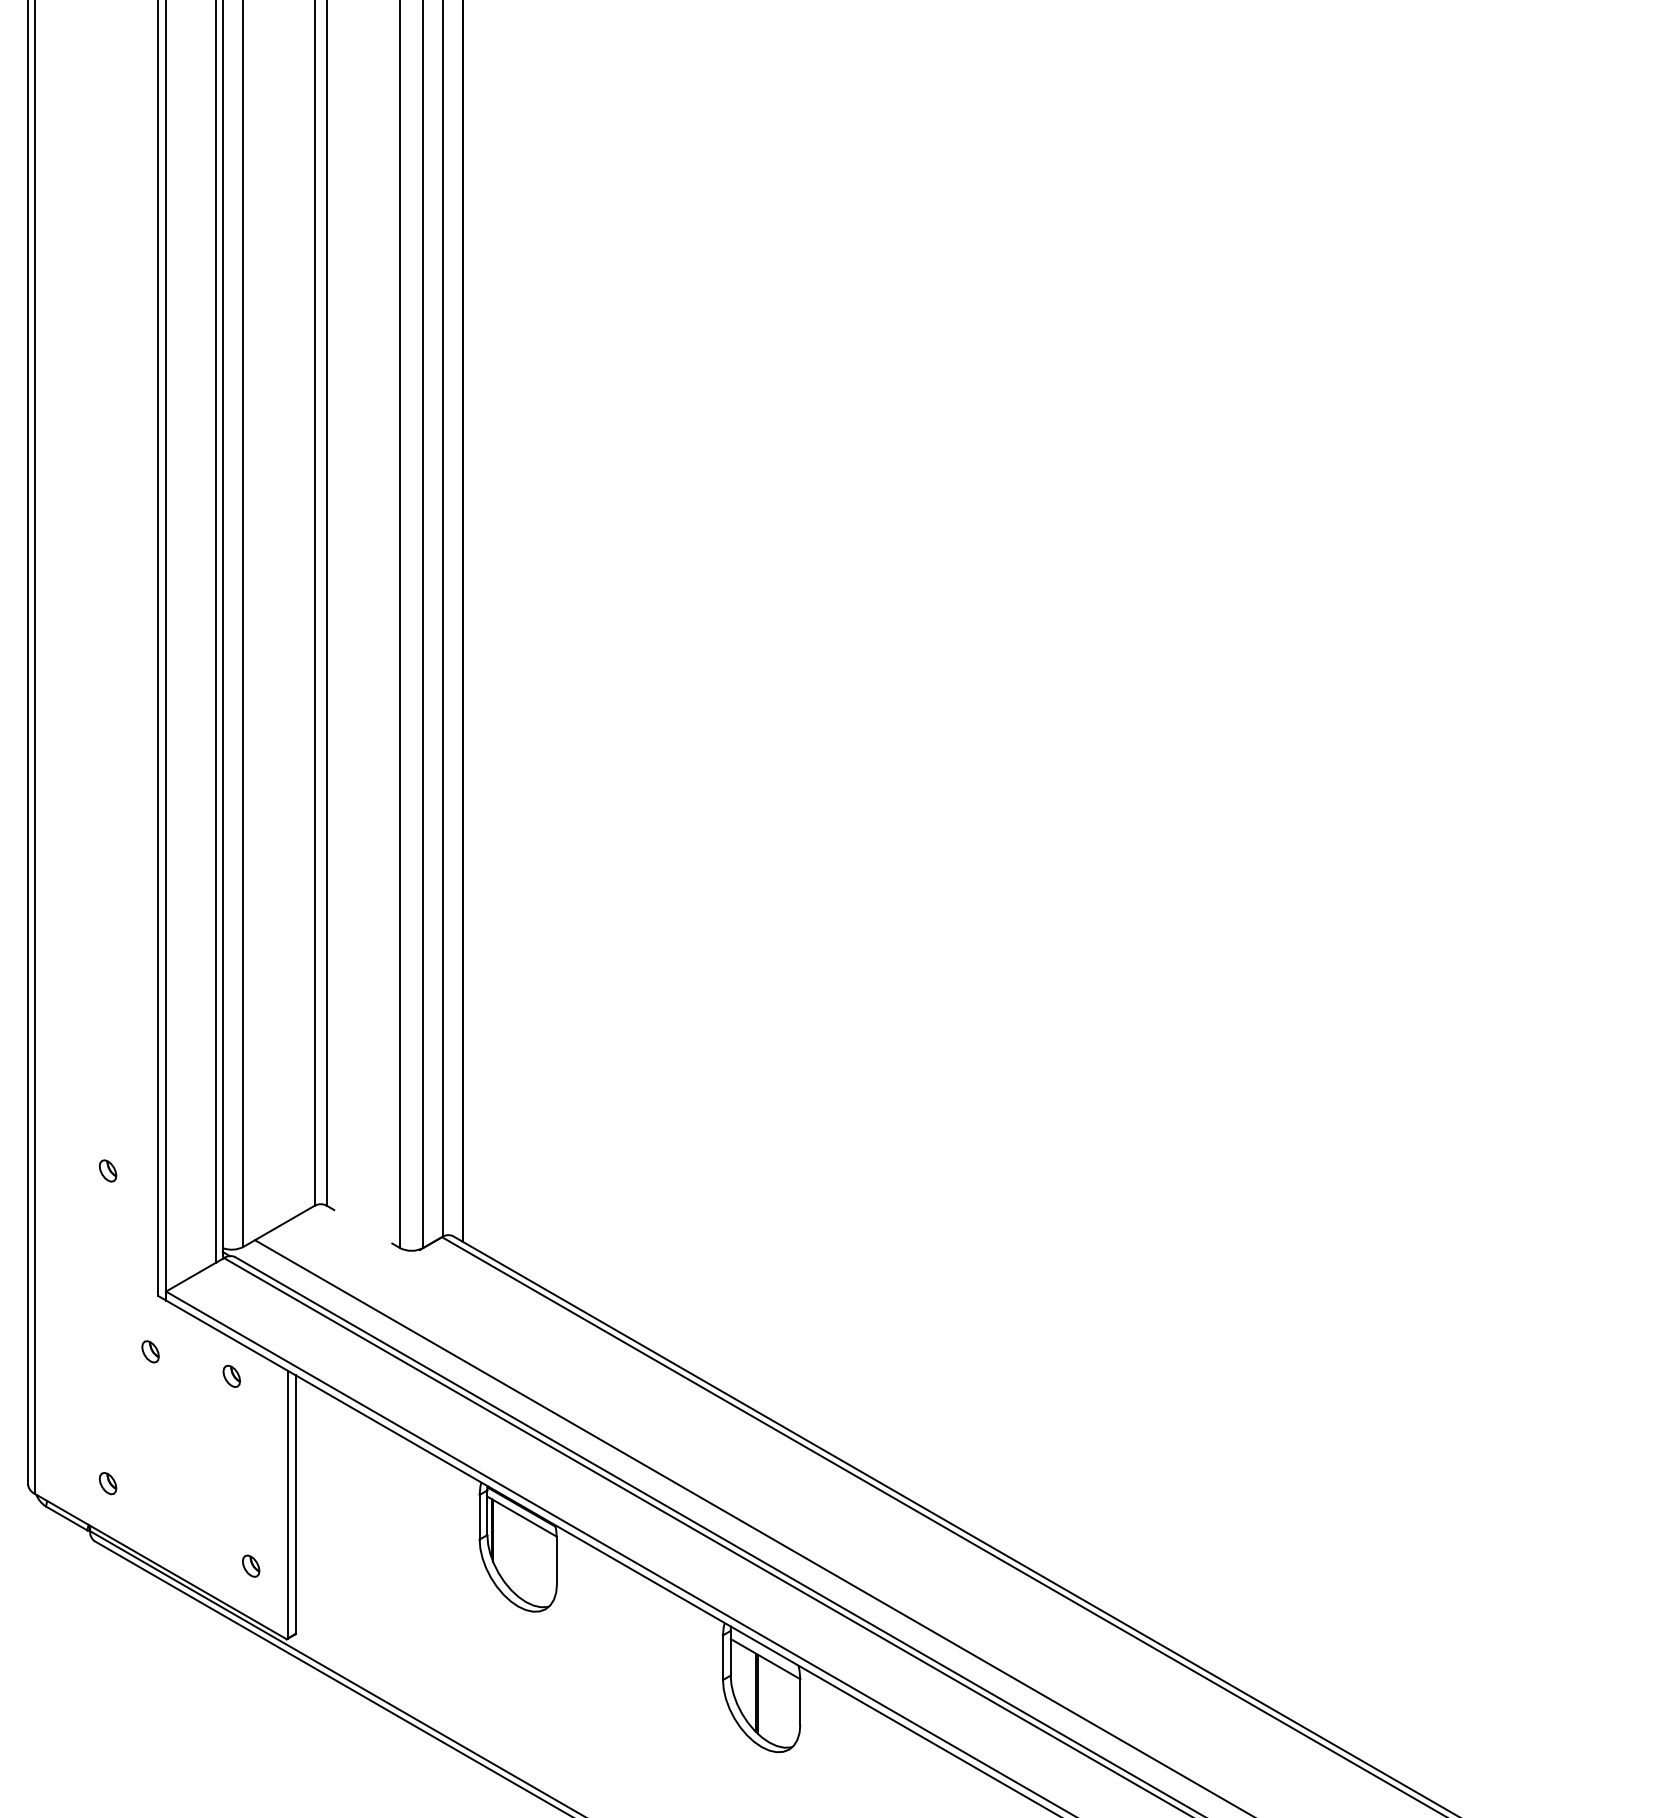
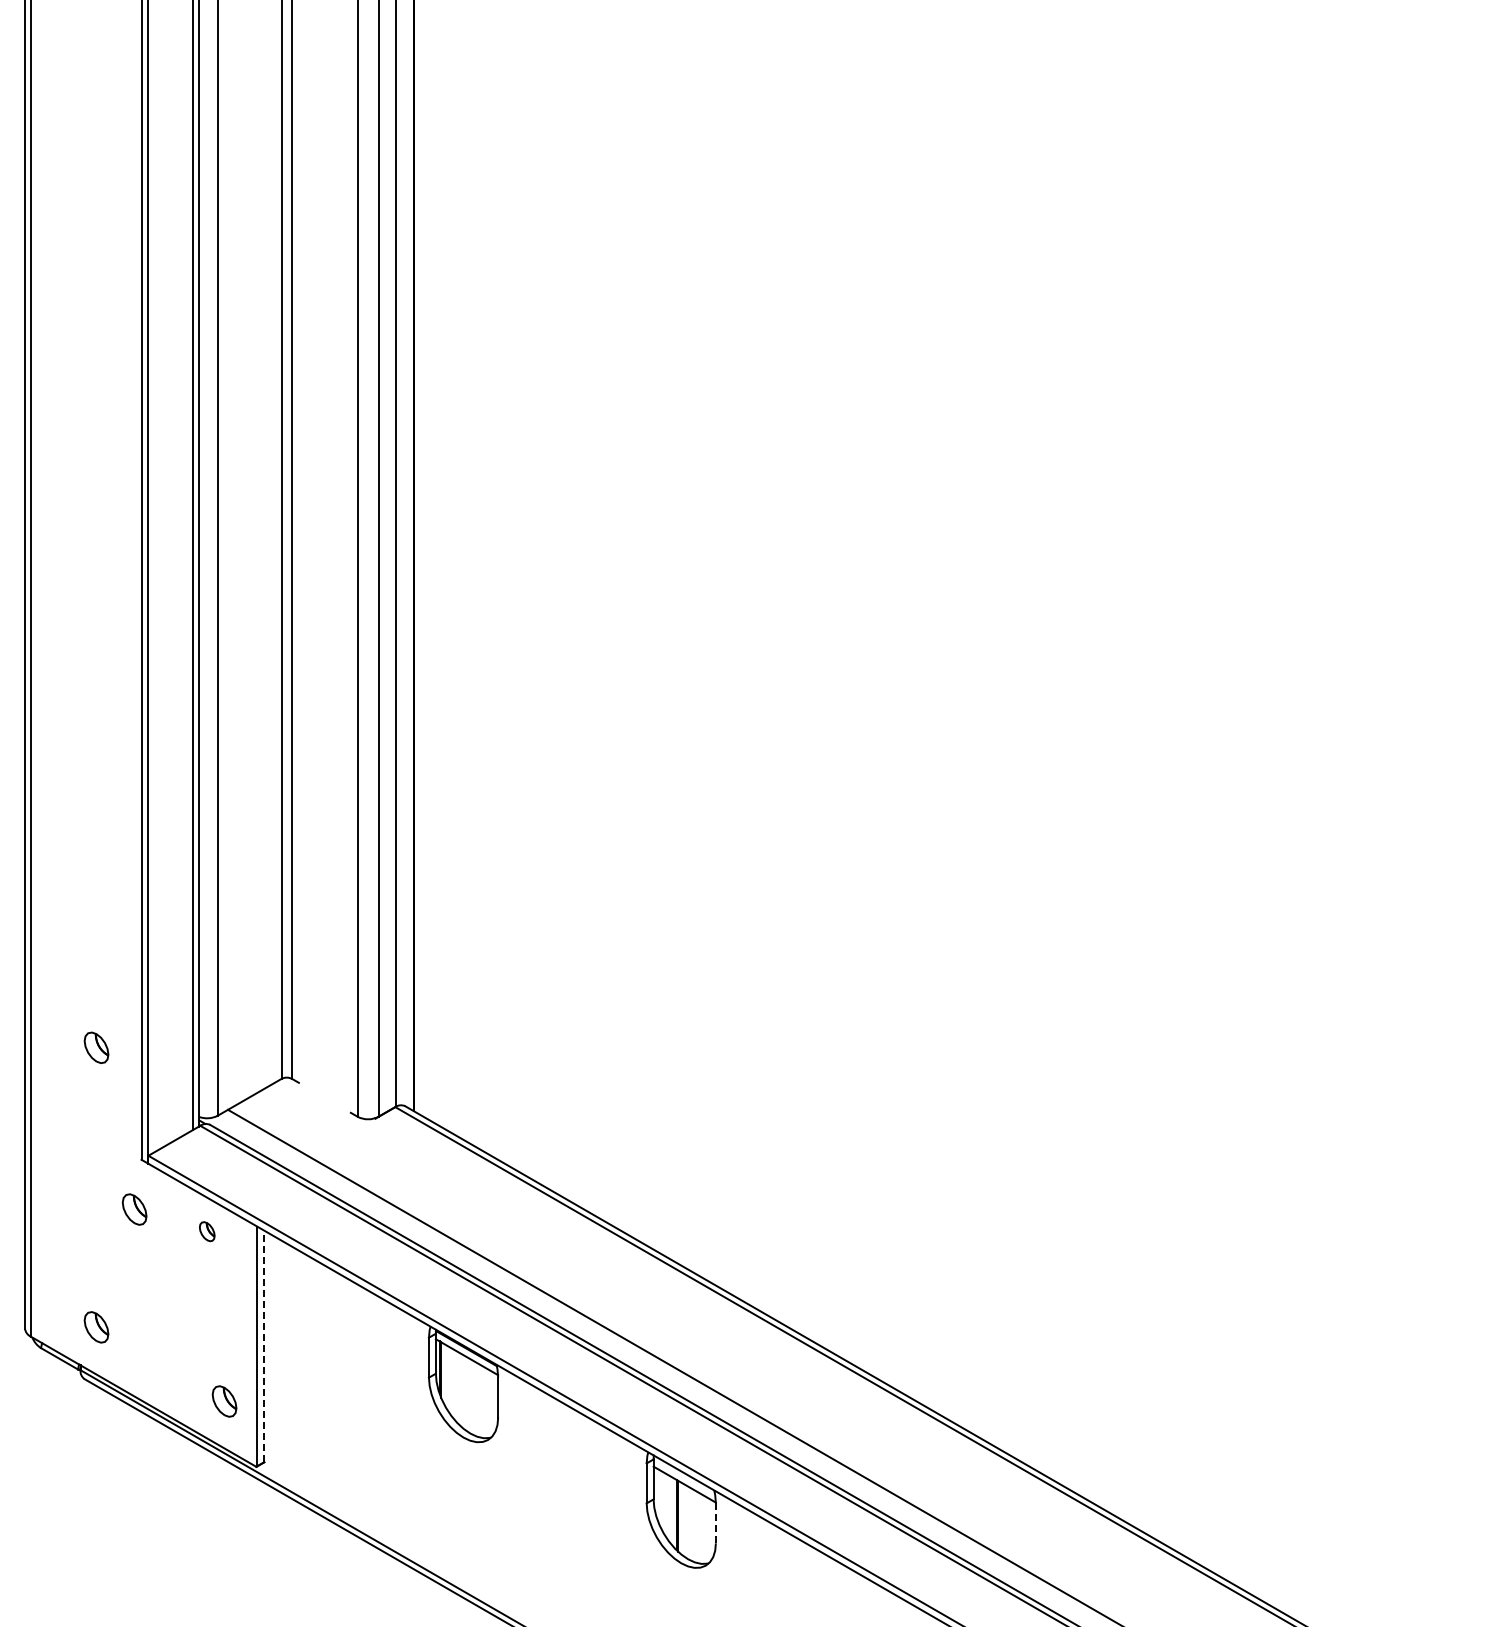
part: (108, 1170) -> (96, 1047), size x1.6
part: (150, 1351) -> (134, 1209), size x1.6
part: (108, 1483) -> (96, 1327), size x1.6
line: (295, 1504) -> (264, 1346), solid -> dashed
part: (251, 1566) -> (224, 1401), size x1.6
line: (799, 1702) -> (715, 1523), solid -> dashed

